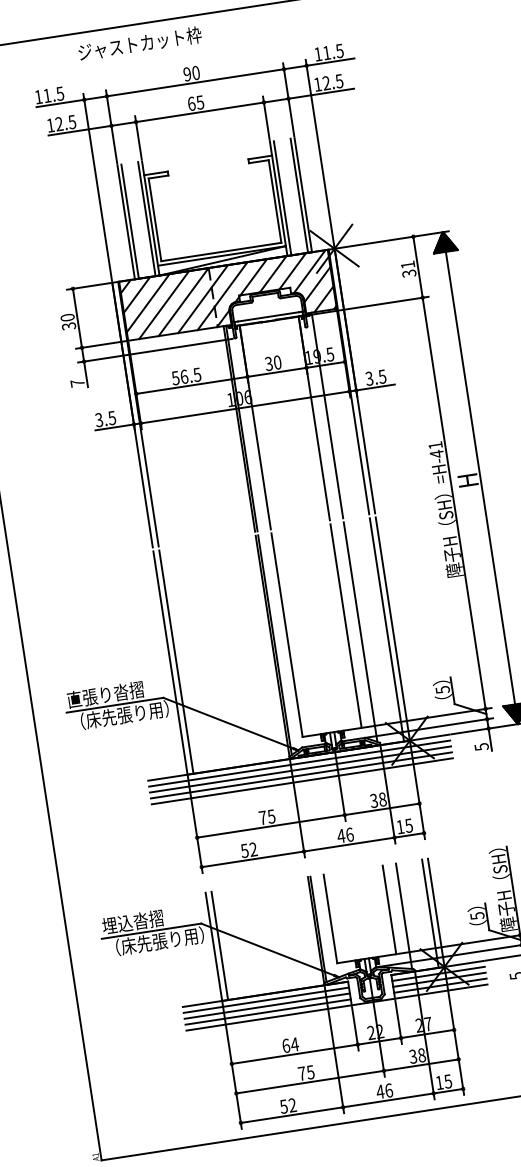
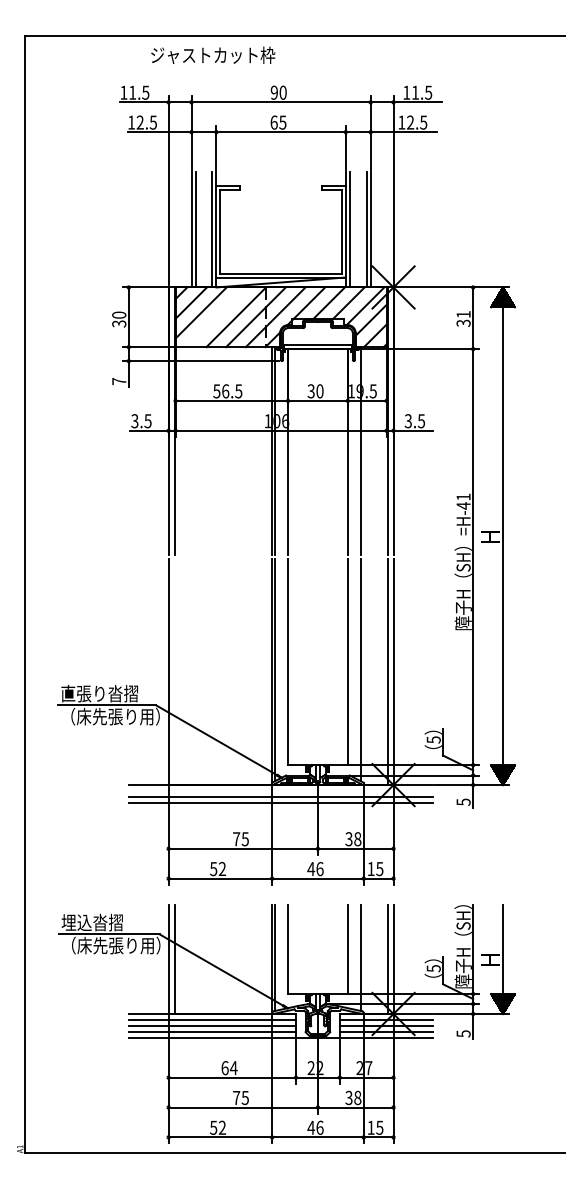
text: (140, 42) -> (213, 54), moved
line: (164, 305) -> (216, 317), removed
line: (176, 662) -> (174, 672), removed
line: (299, 764) -> (280, 791), removed
line: (301, 780) -> (280, 808), removed

